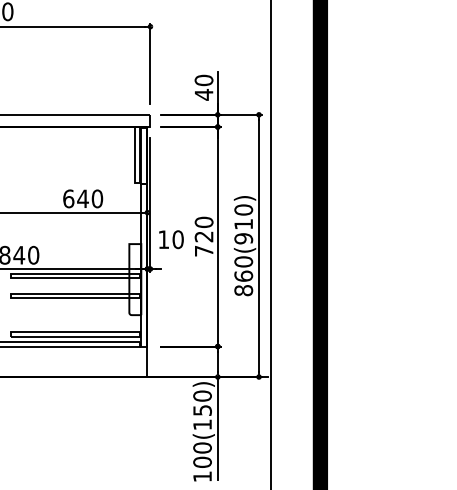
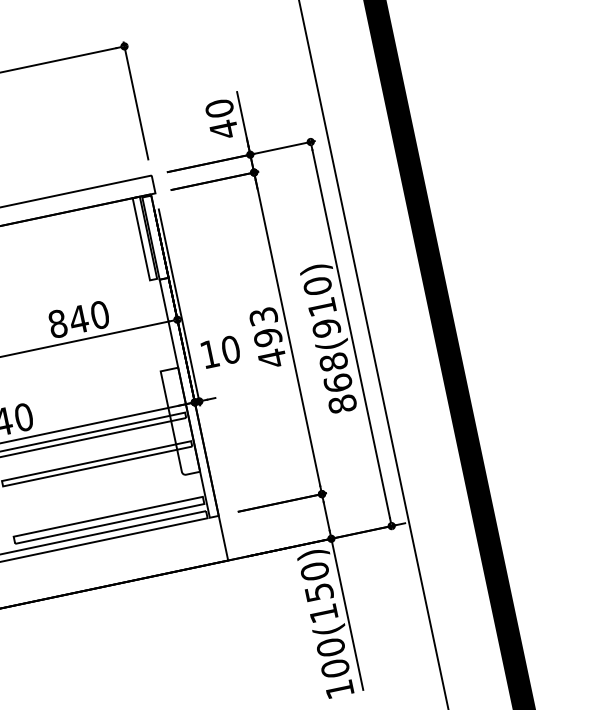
text: (68, 198) -> (57, 323), 640 -> 840
text: (203, 236) -> (266, 337), 720 -> 493
text: (243, 261) -> (333, 361), 860(910) -> 868(910)

